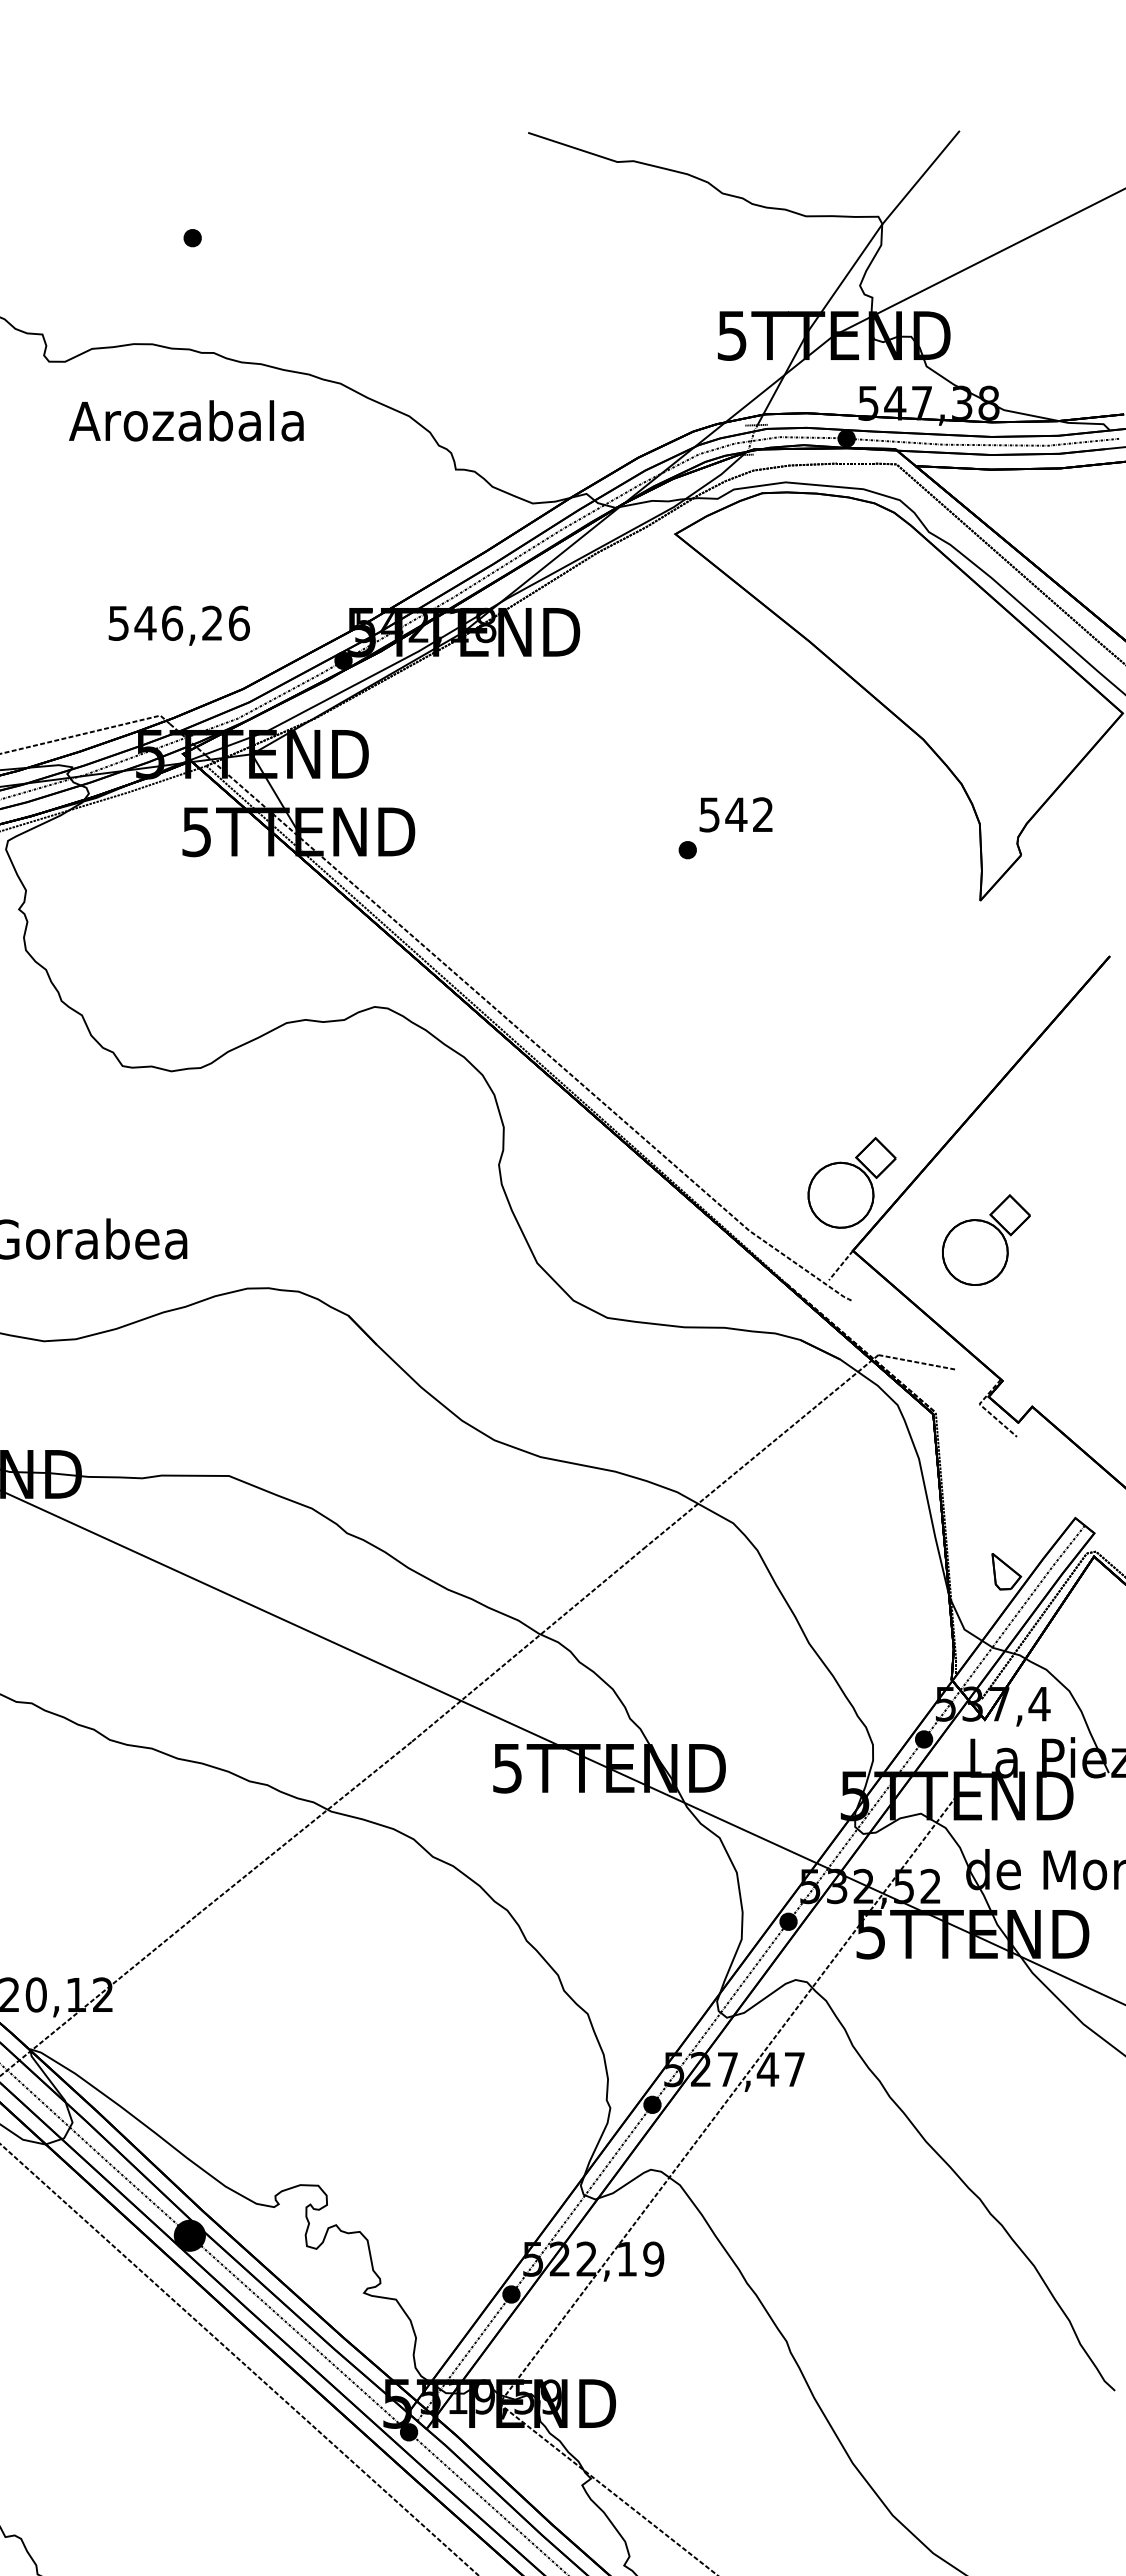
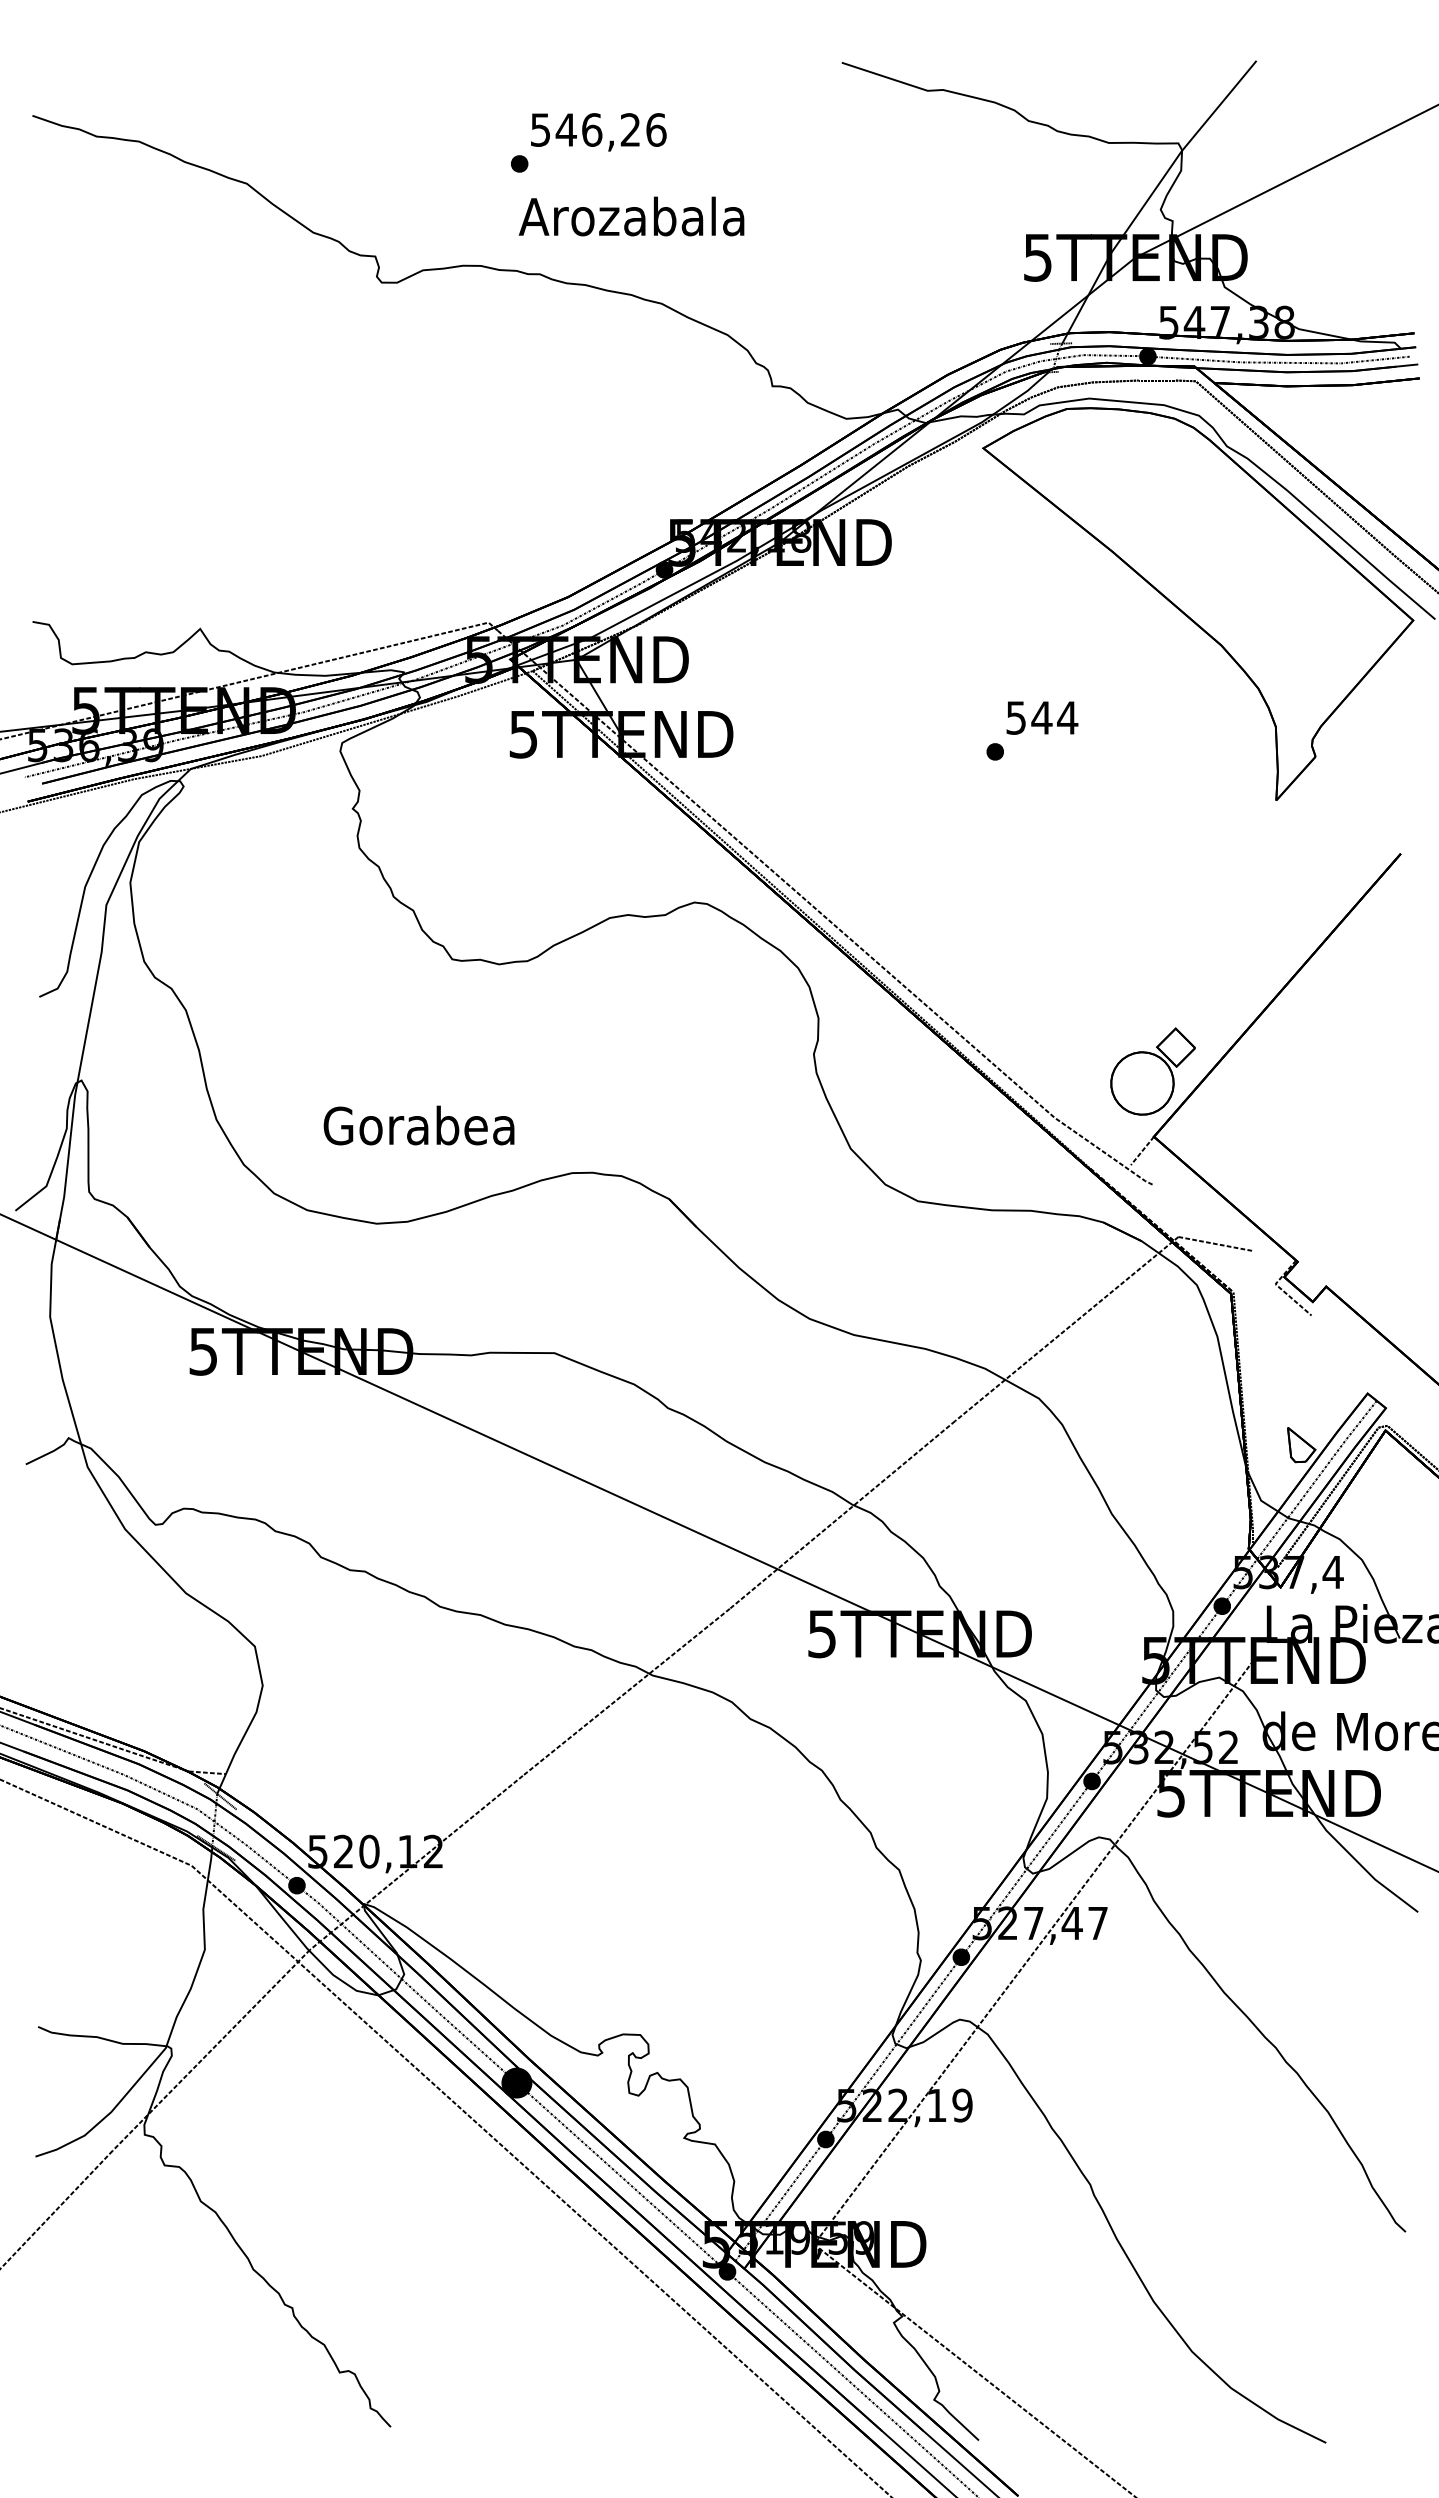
text: (186, 420) -> (631, 216), moved
text: (179, 625) -> (598, 132), moved
text: (762, 814) -> (1067, 717), 542 -> 544
part: (985, 1240) -> (1281, 1126), removed

